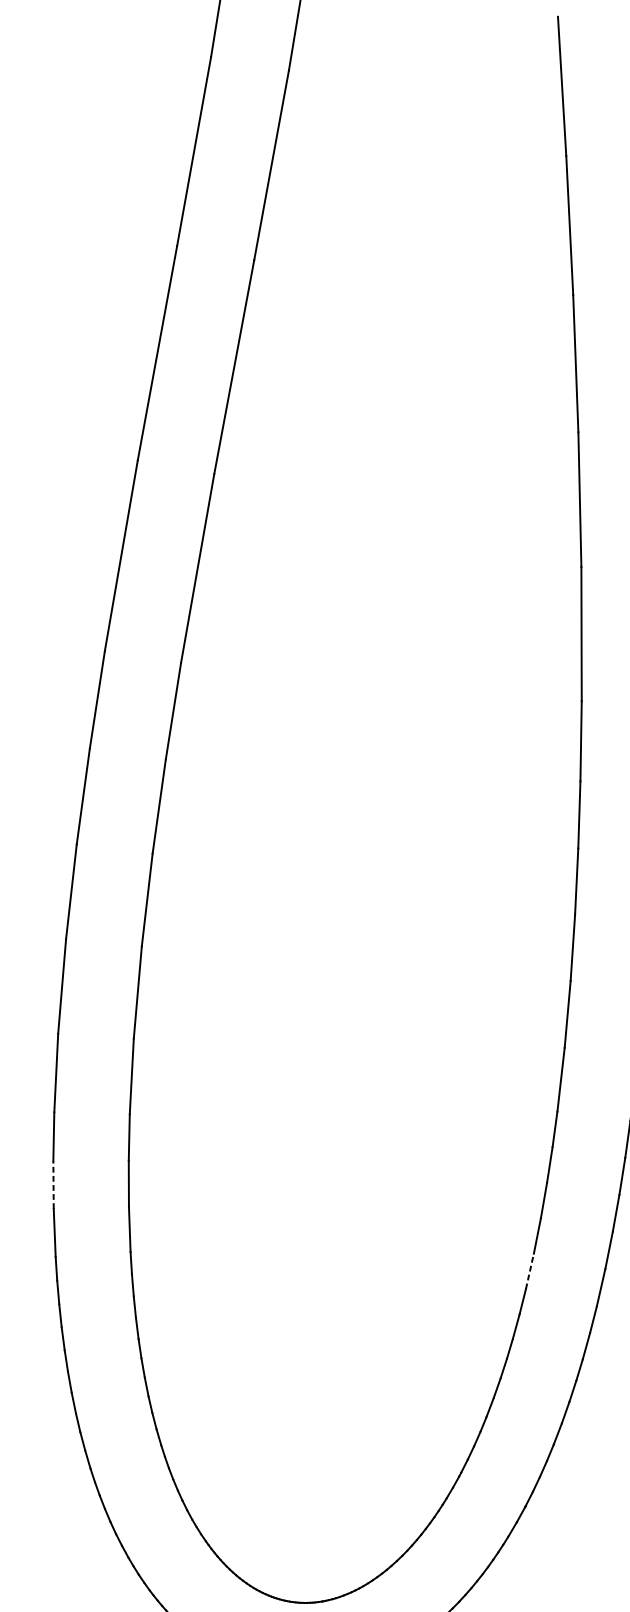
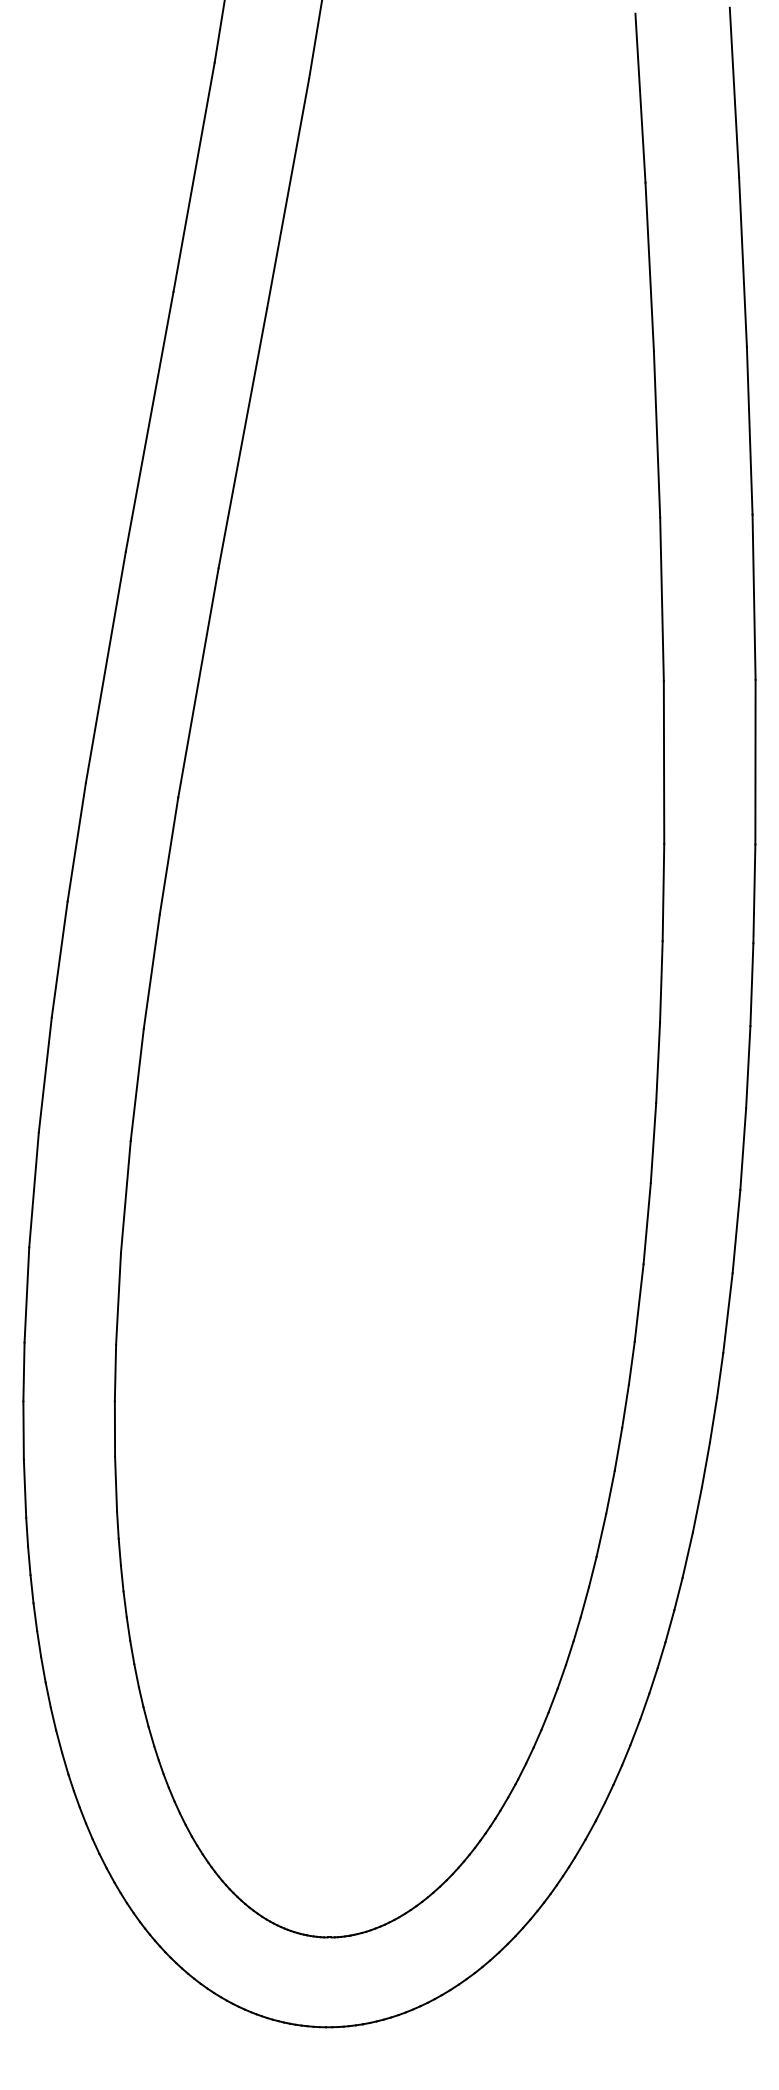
line: (53, 1184) -> (23, 1430), dashed -> solid
line: (530, 1270) -> (601, 1534), dashed -> solid

